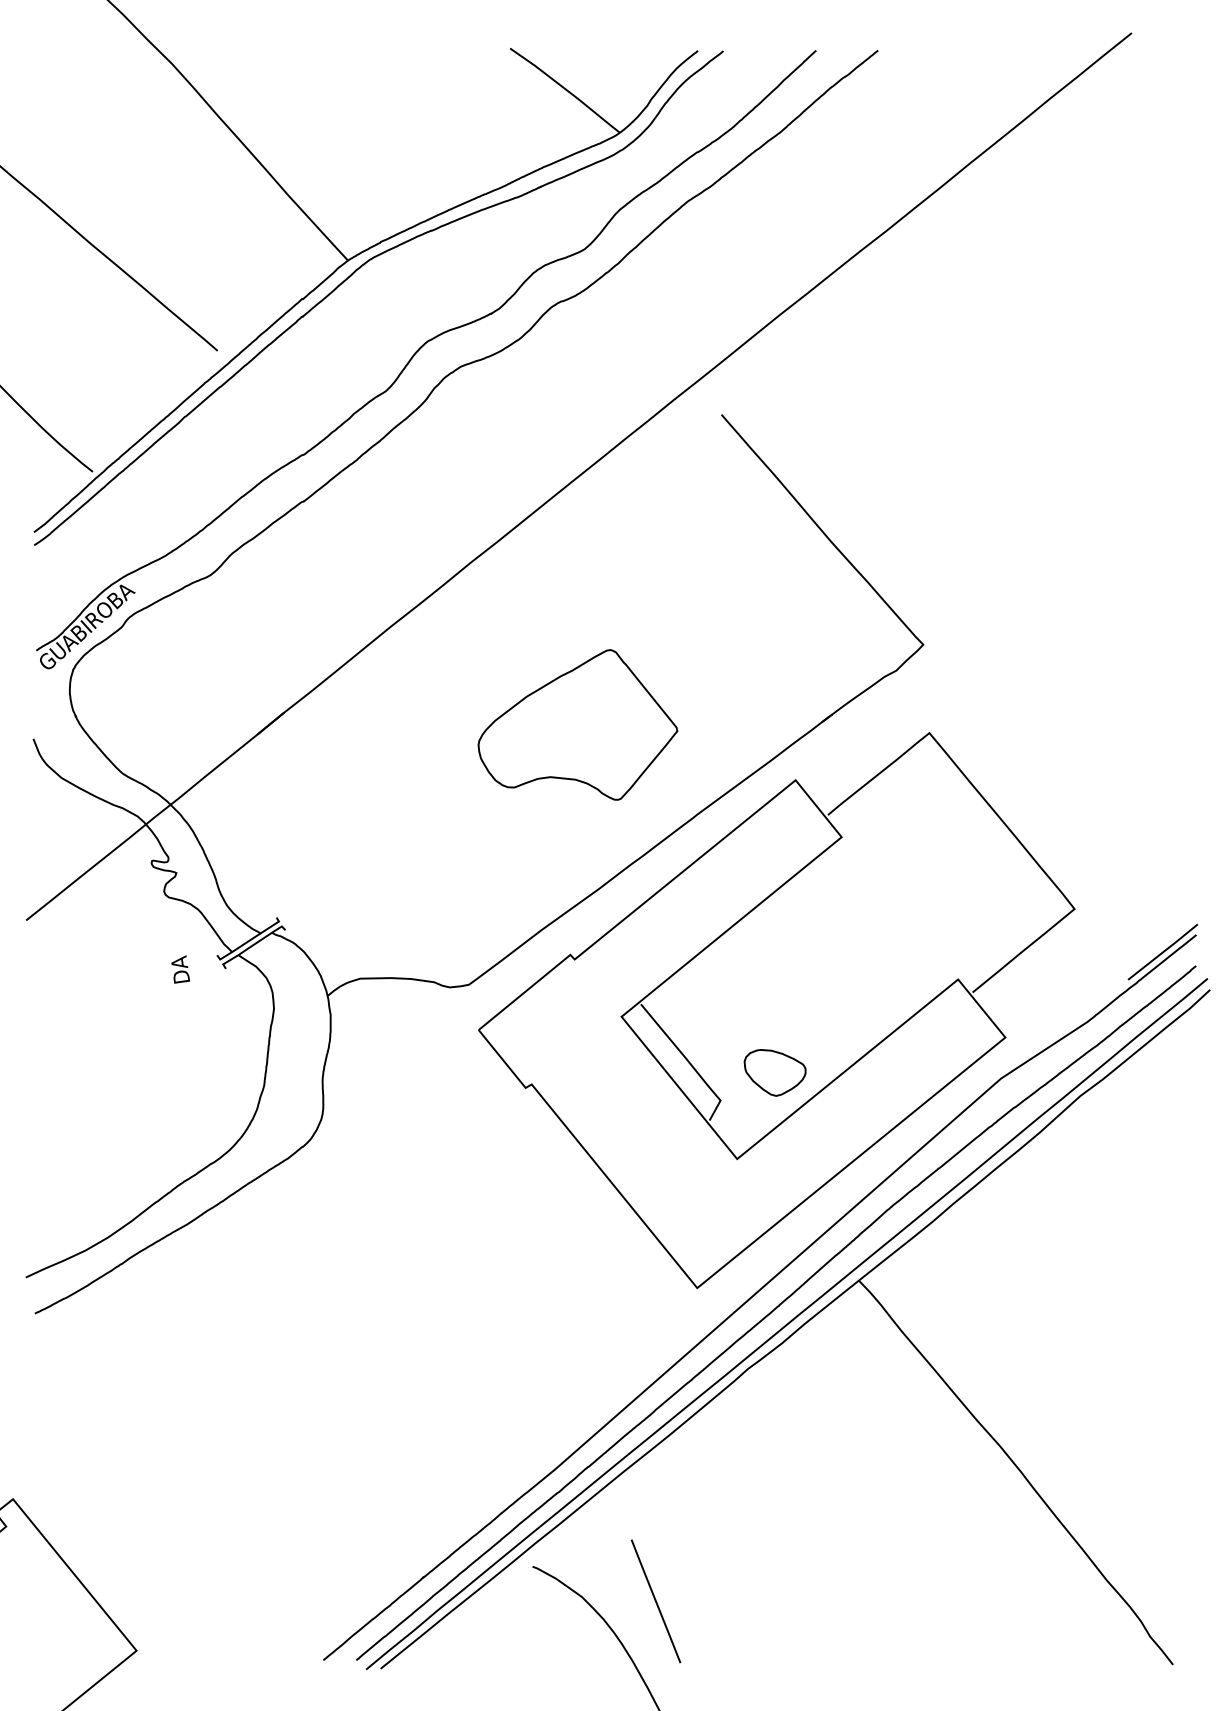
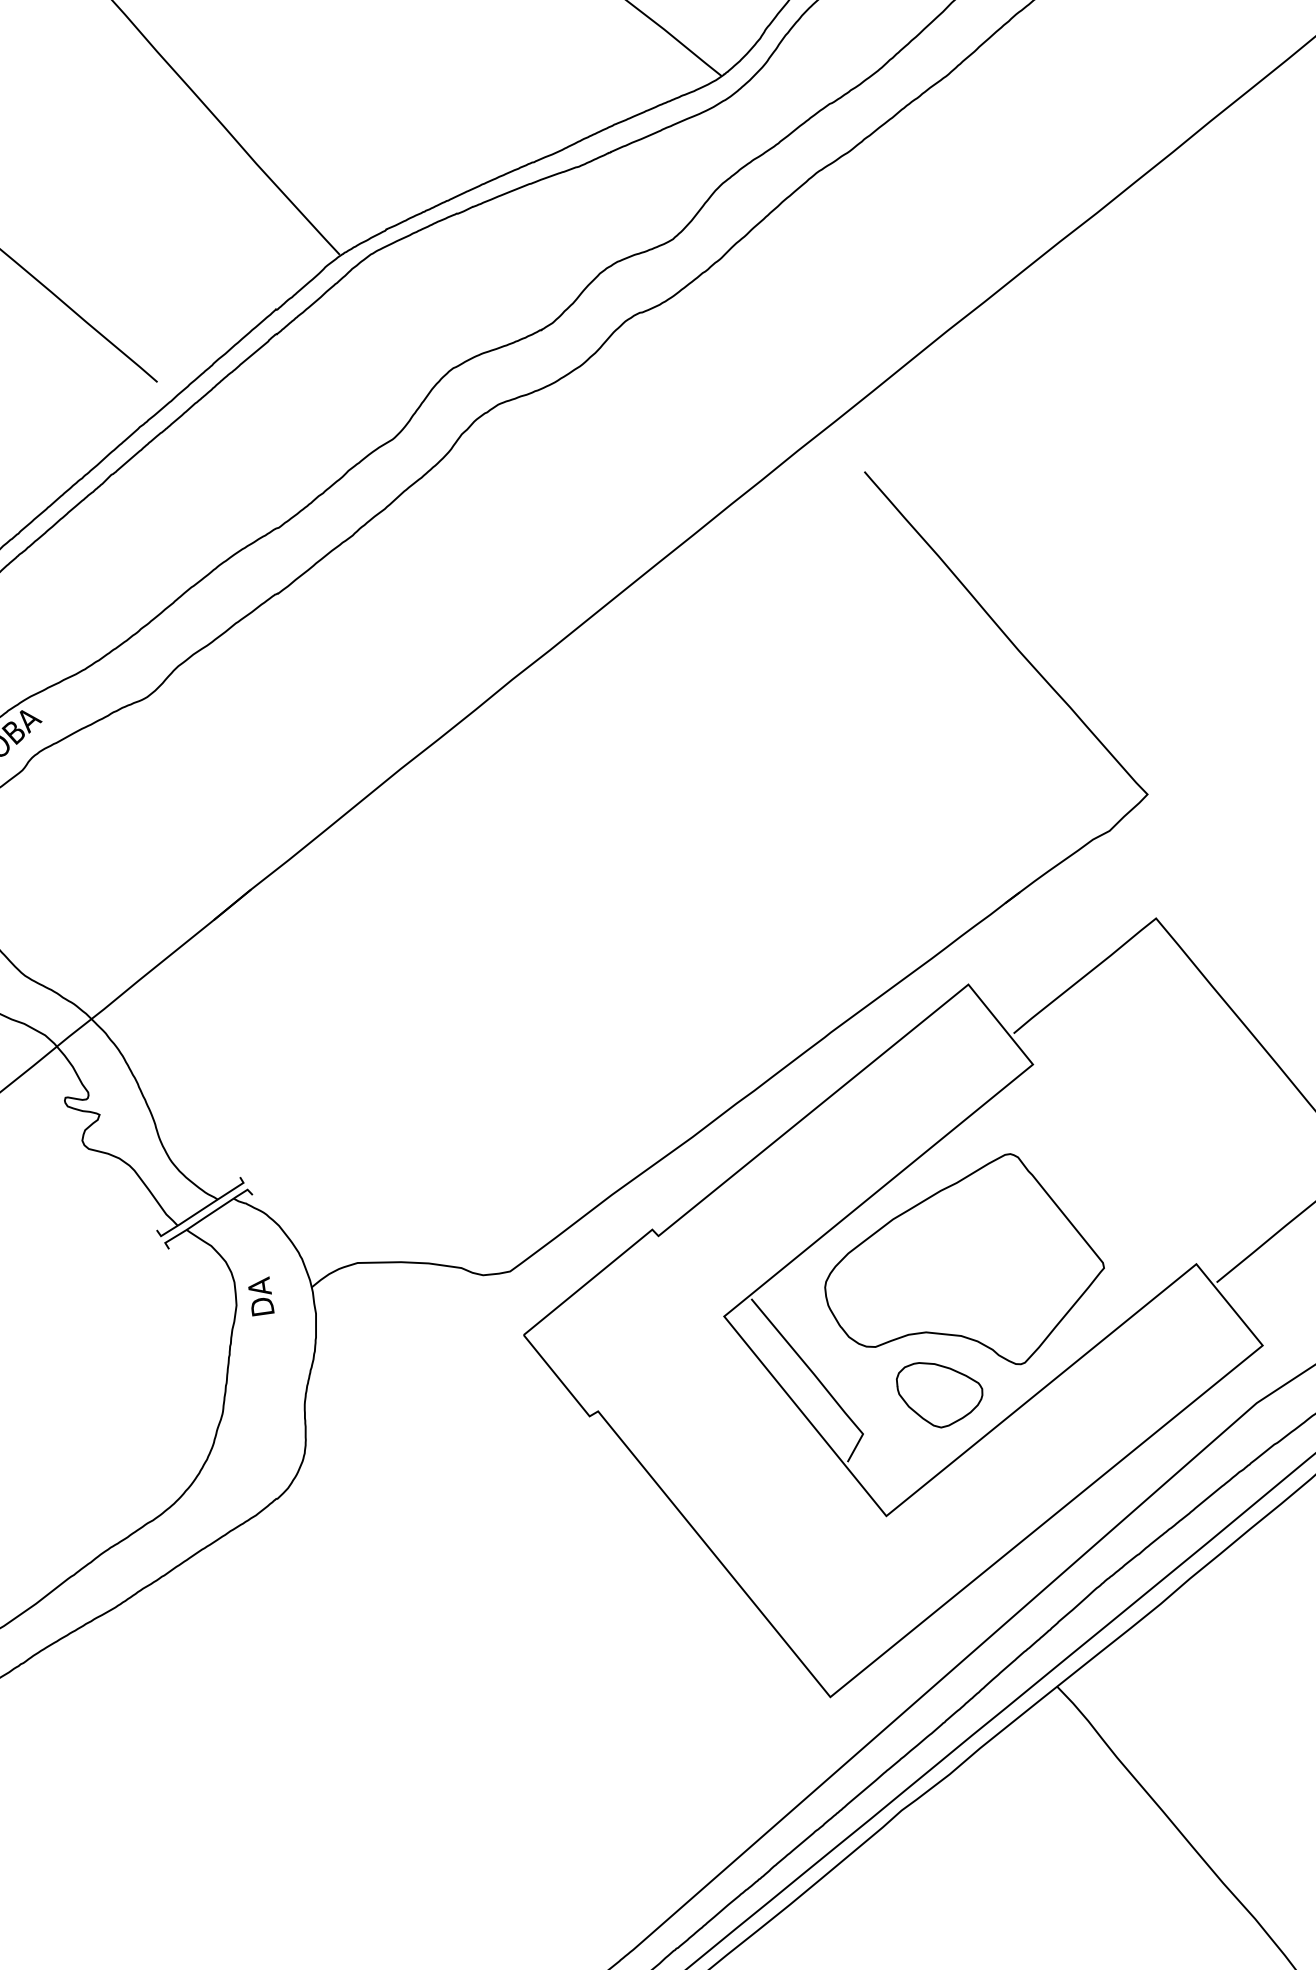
part: (577, 724) -> (963, 1258), moved
text: (180, 969) -> (261, 1296), moved

